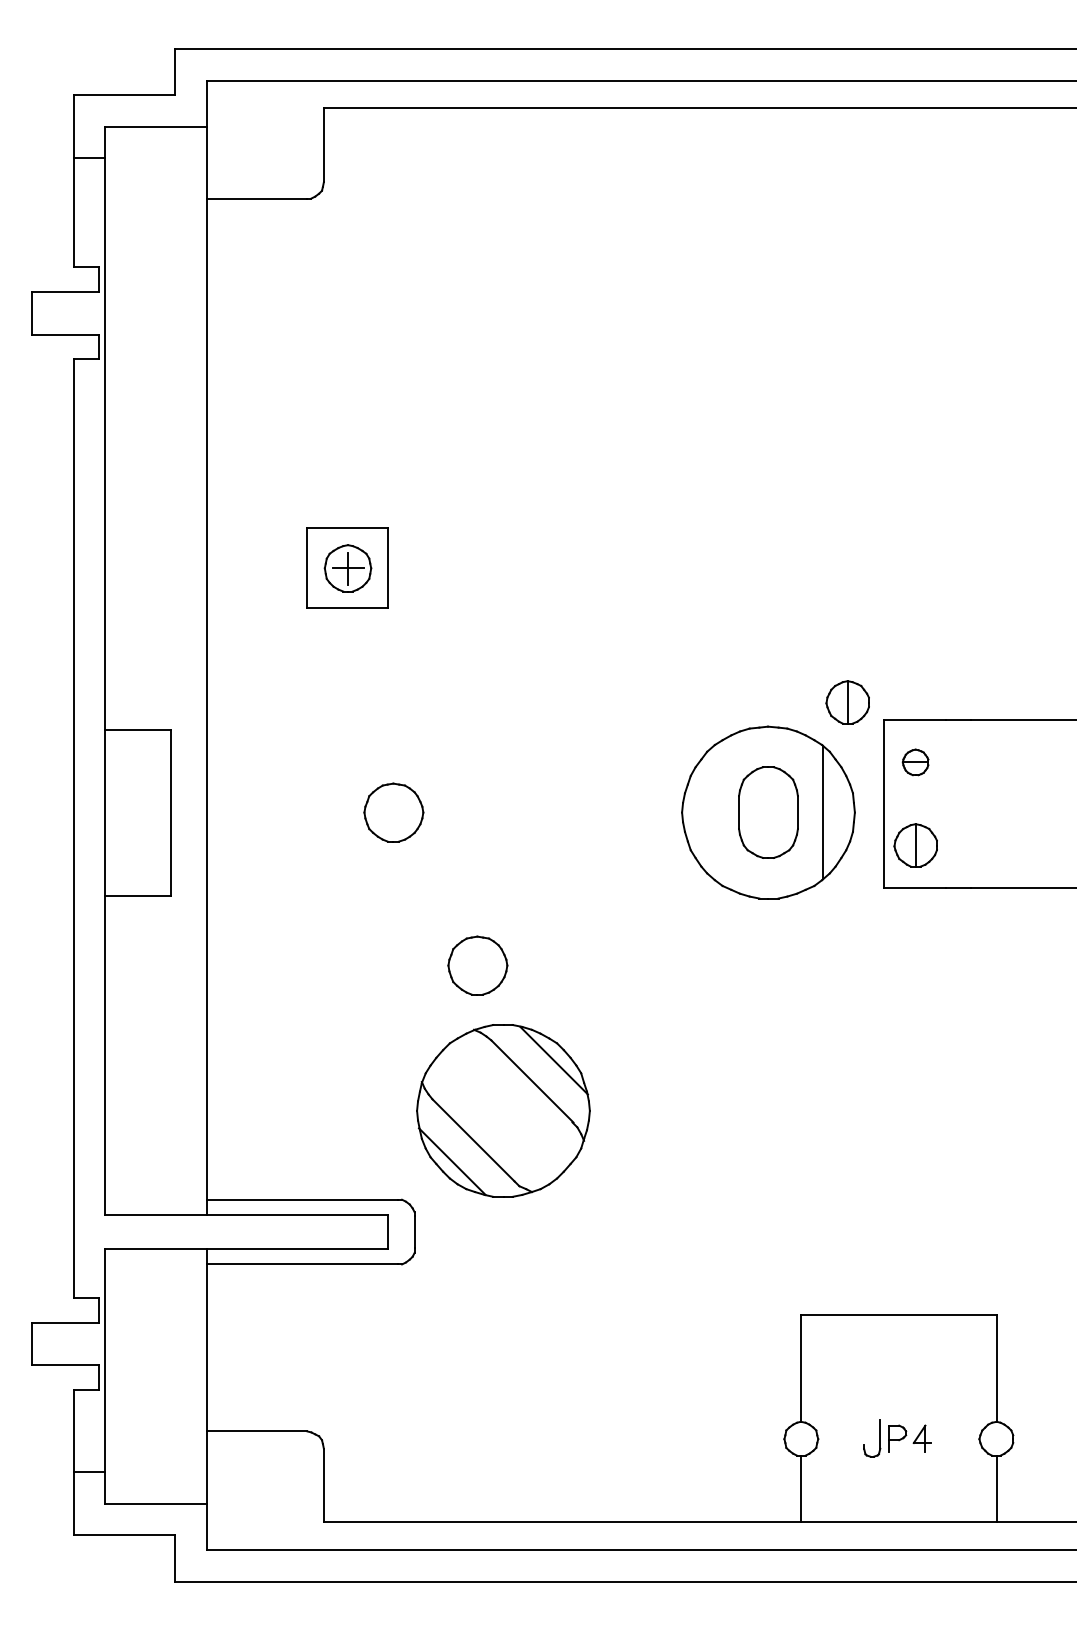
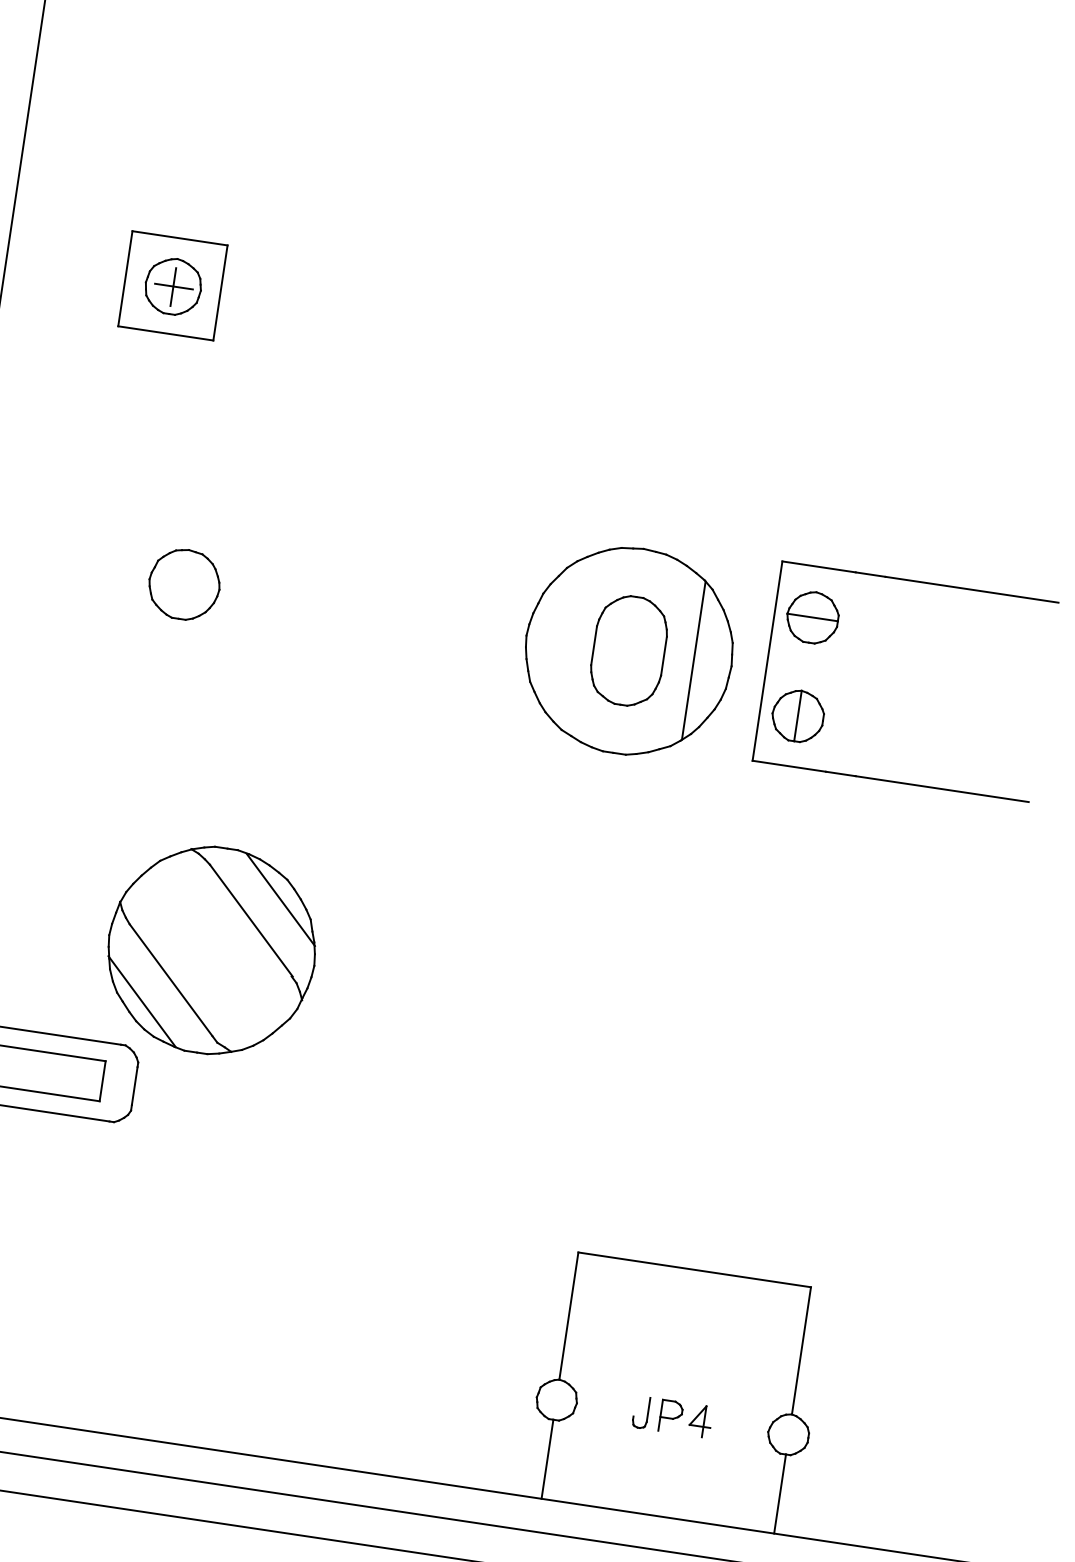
part: (847, 702) -> (742, 534), removed
part: (915, 762) -> (812, 617), size x1.67
part: (477, 965) -> (256, 780), removed
part: (503, 1110) -> (211, 950), moved
part: (872, 1438) -> (641, 1412), size x0.71

